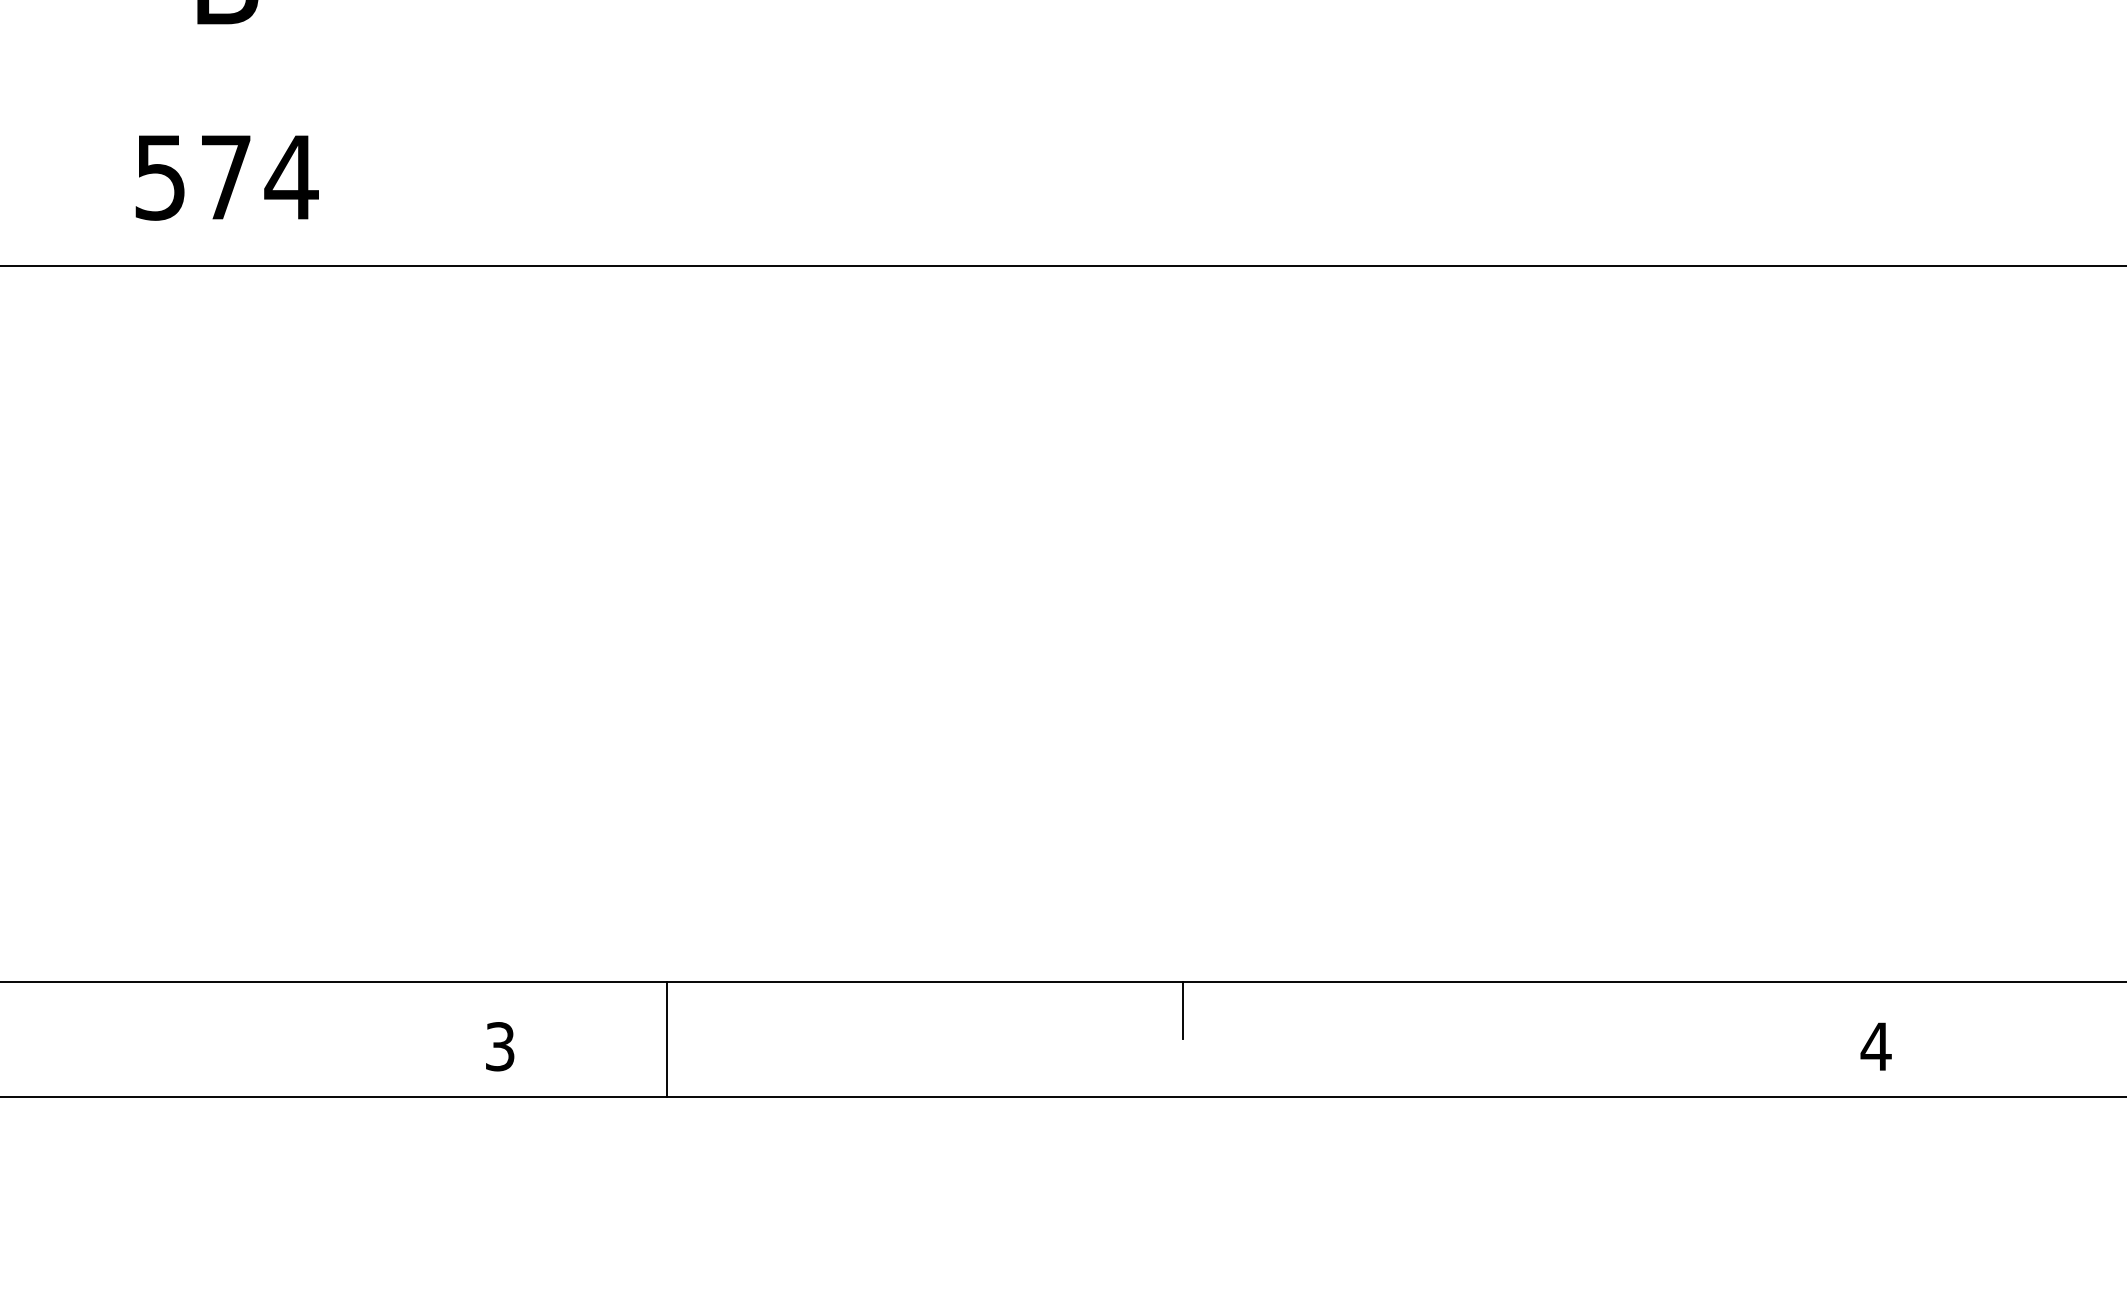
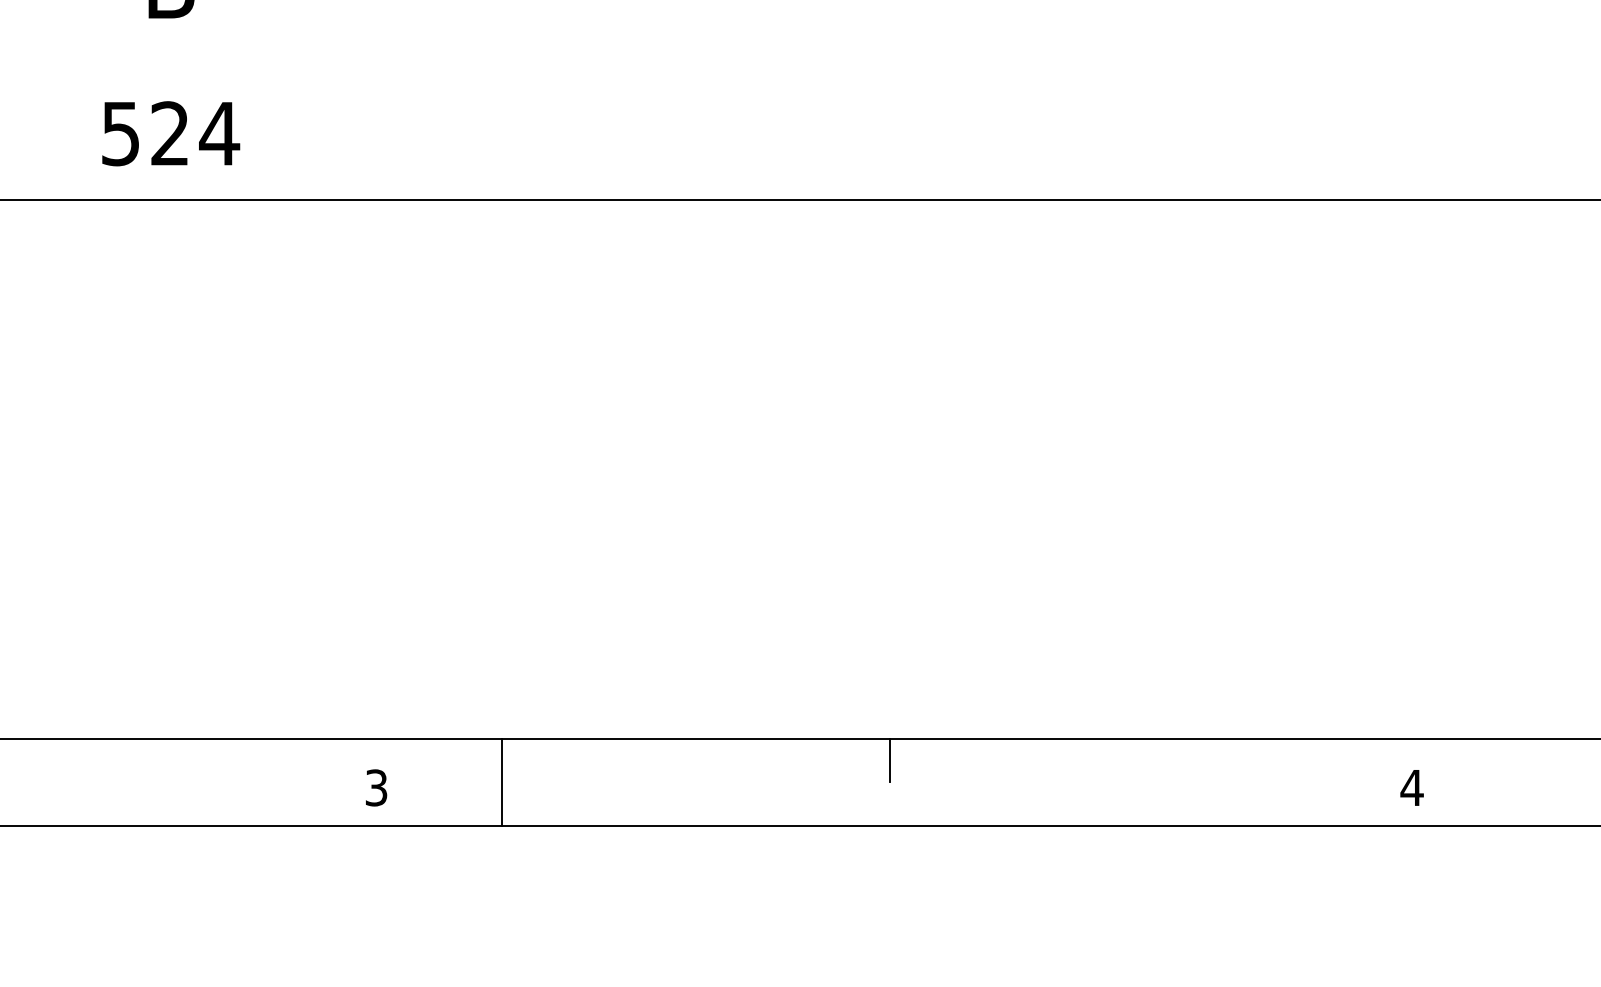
text: (225, 176) -> (169, 133), 574 -> 524

